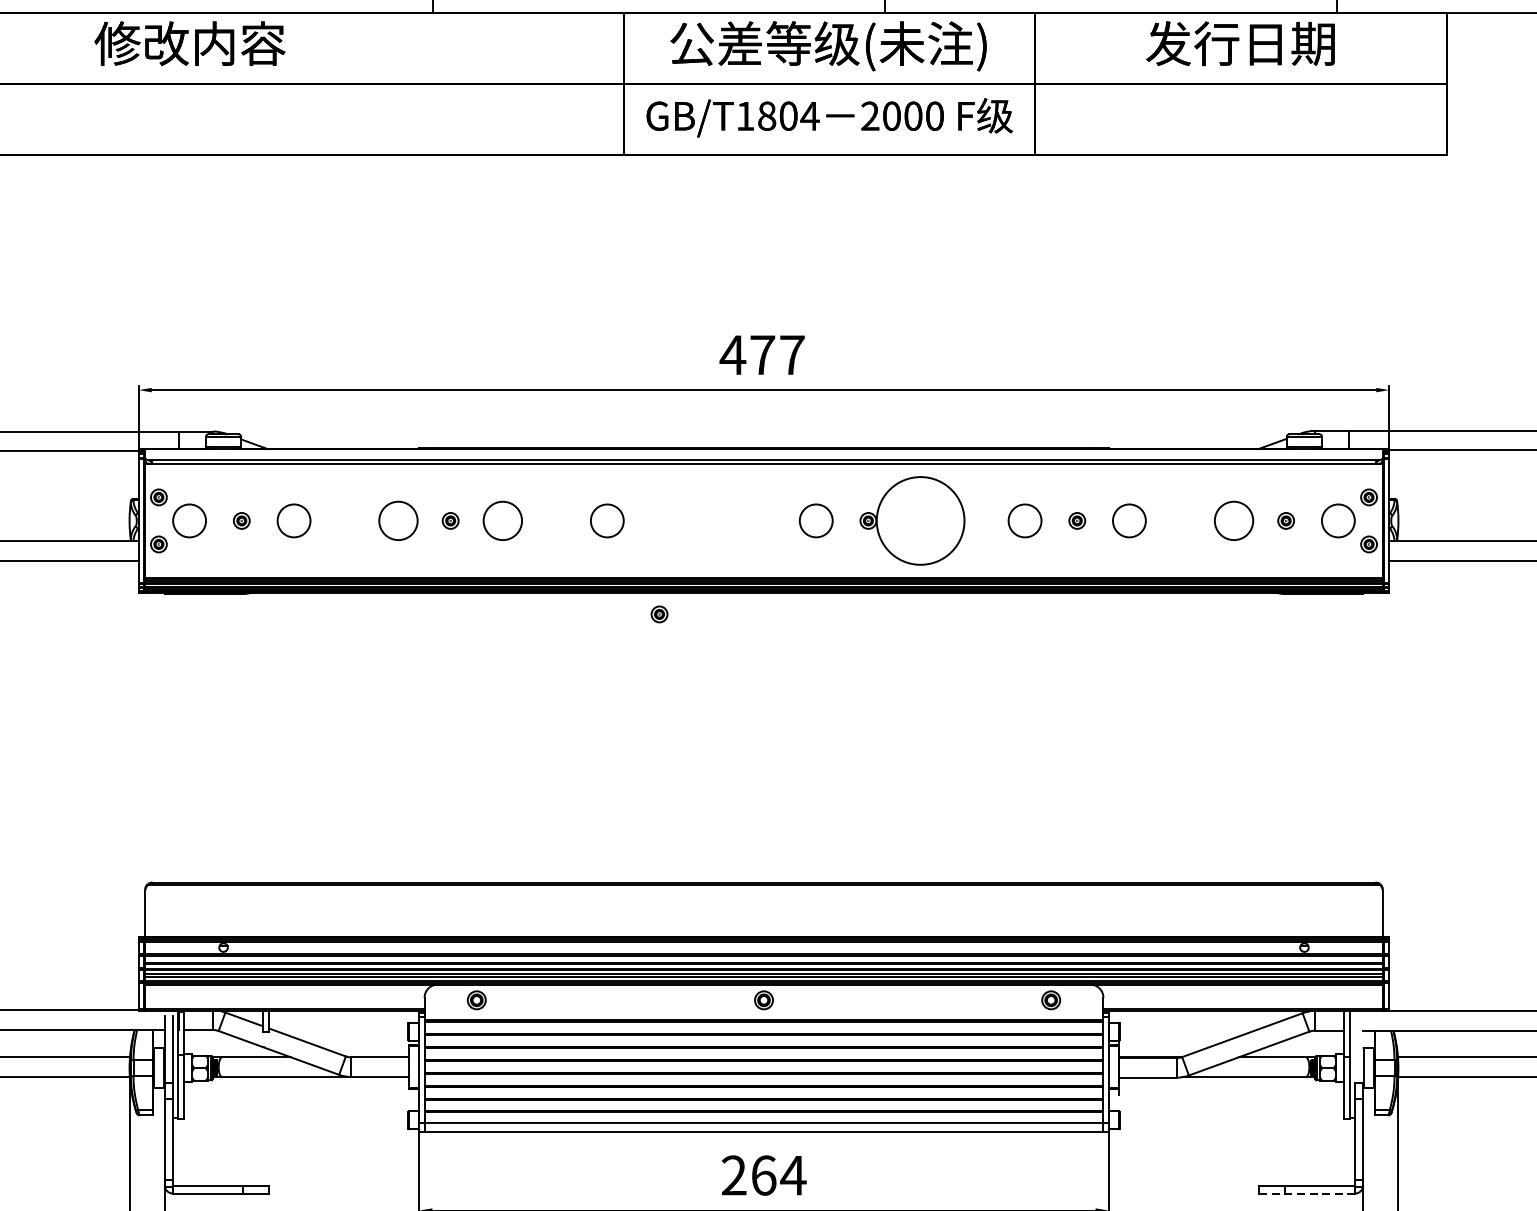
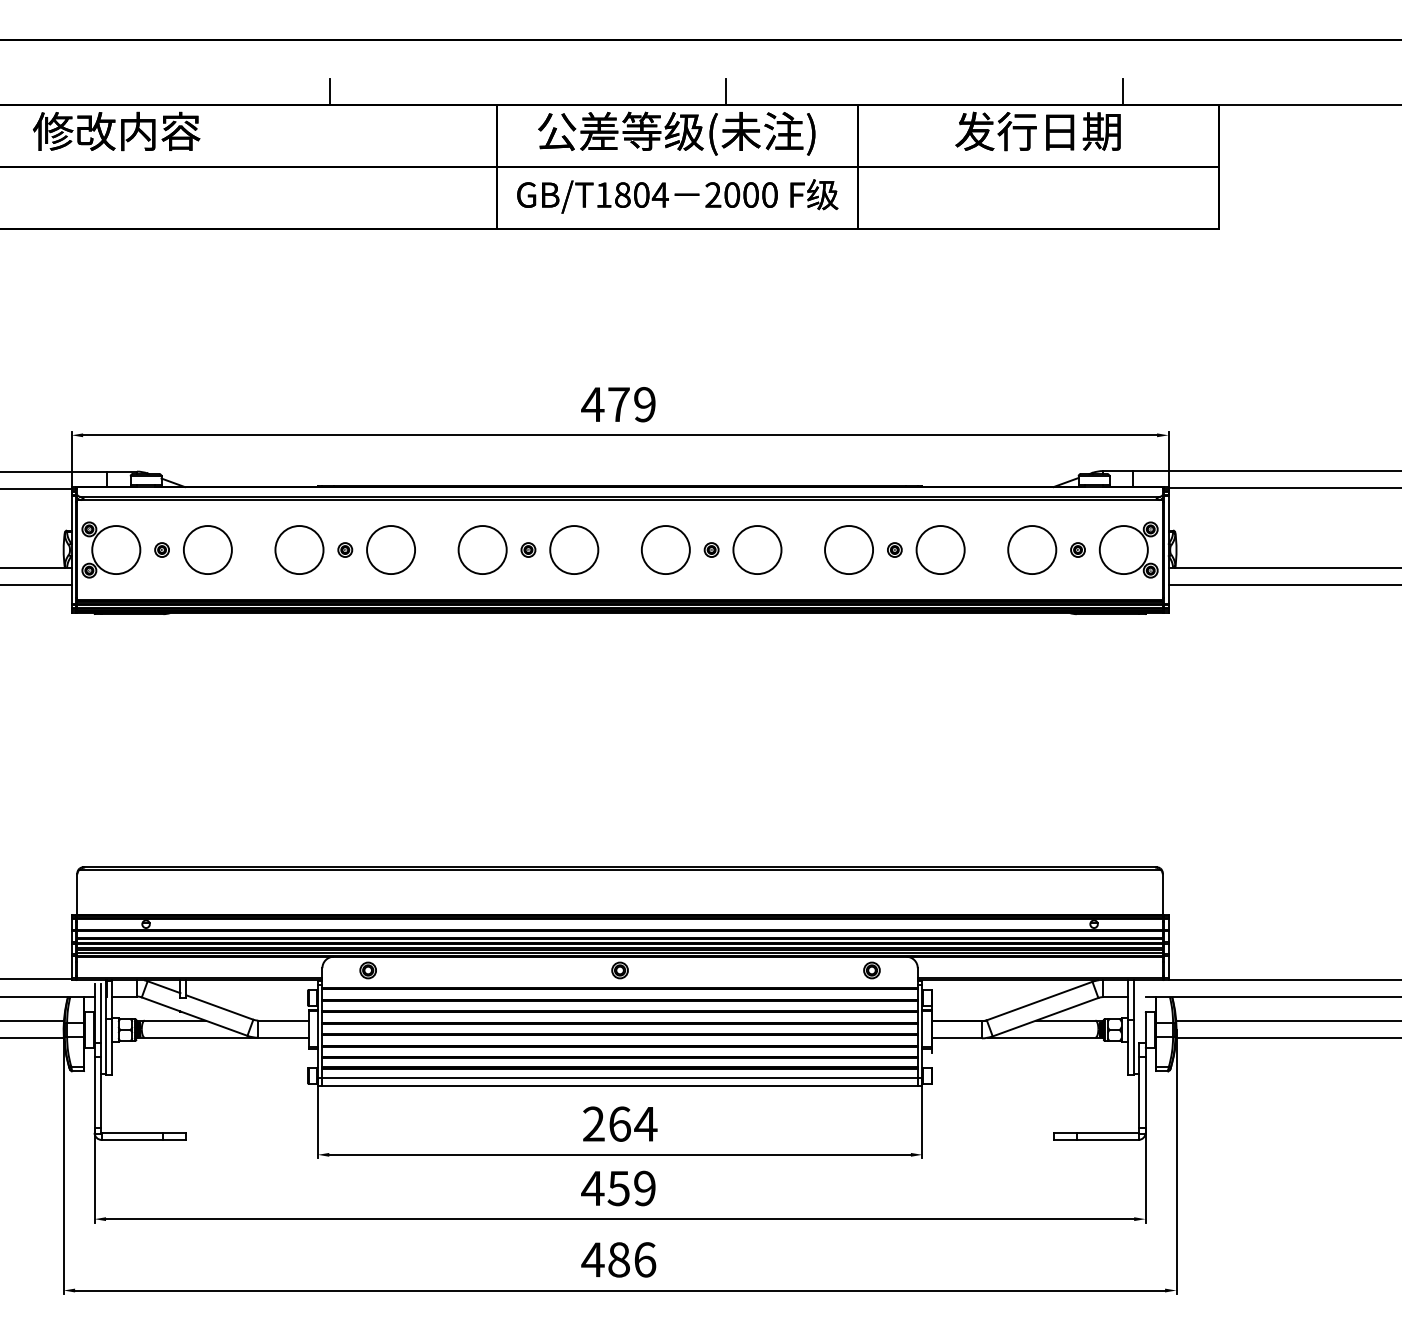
text: (791, 354) -> (644, 404), 477 -> 479
circle: (293, 520) -> (207, 549), size x1.67
circle: (398, 520) -> (299, 549), size x1.43
circle: (502, 520) -> (390, 549), size x1.43
circle: (712, 520) -> (574, 549), added
circle: (815, 520) -> (665, 549), size x1.67
circle: (1129, 520) -> (940, 549), size x1.67
circle: (1234, 520) -> (1032, 549), size x1.43
circle: (189, 521) -> (116, 550), size x1.67
circle: (607, 521) -> (482, 550), size x1.67
circle: (920, 521) -> (757, 550), size x0.62
circle: (1025, 521) -> (849, 550), size x1.67
circle: (1337, 521) -> (1123, 550), size x1.67
part: (659, 613) -> (528, 549), moved
line: (1306, 1193) -> (1095, 1139), dashed -> solid

